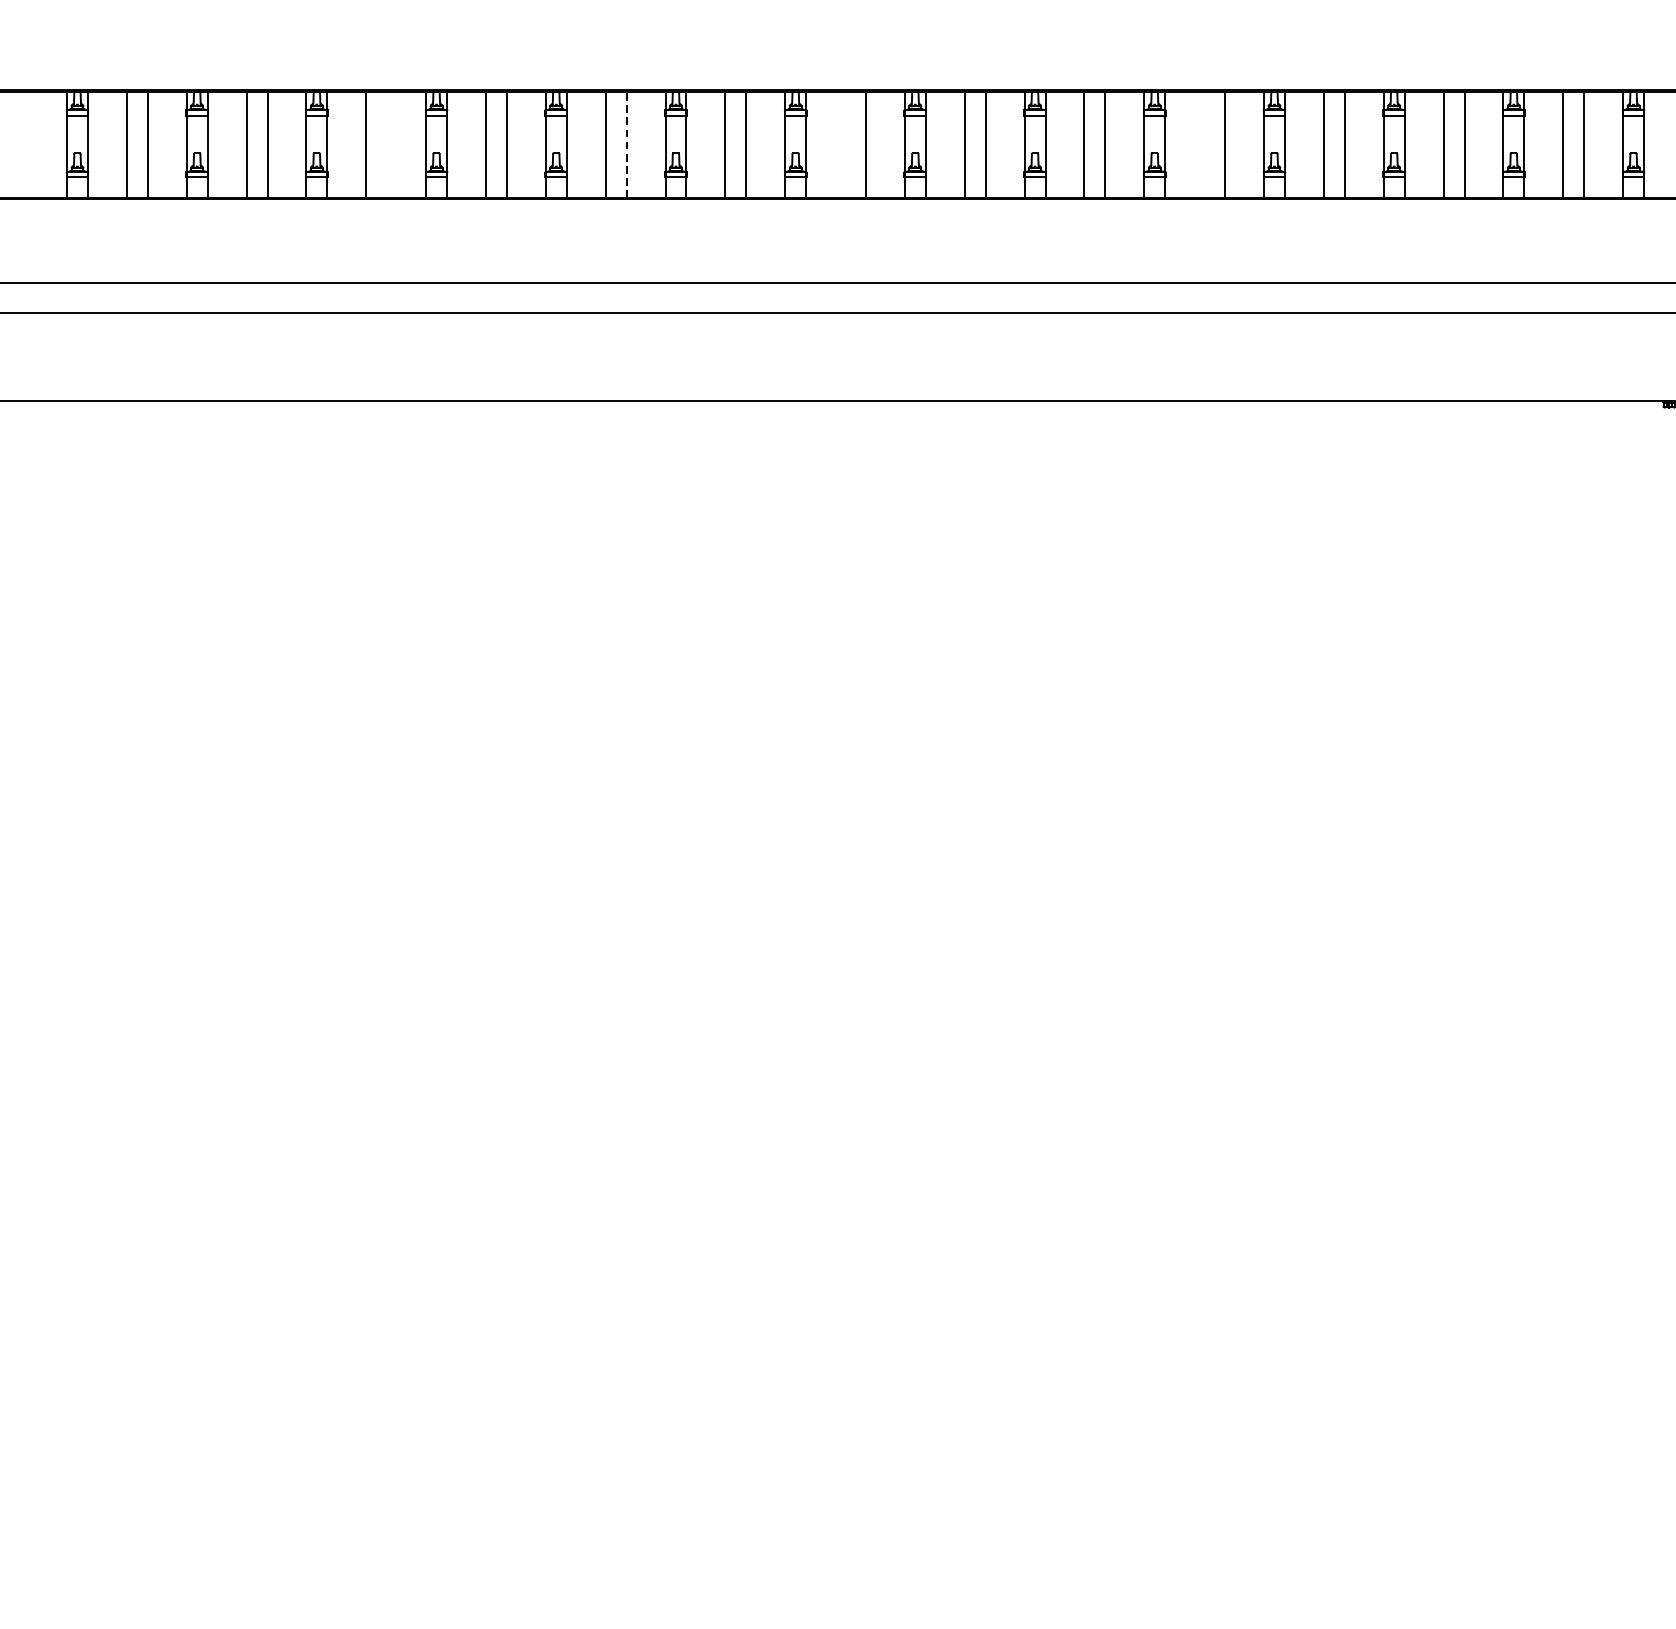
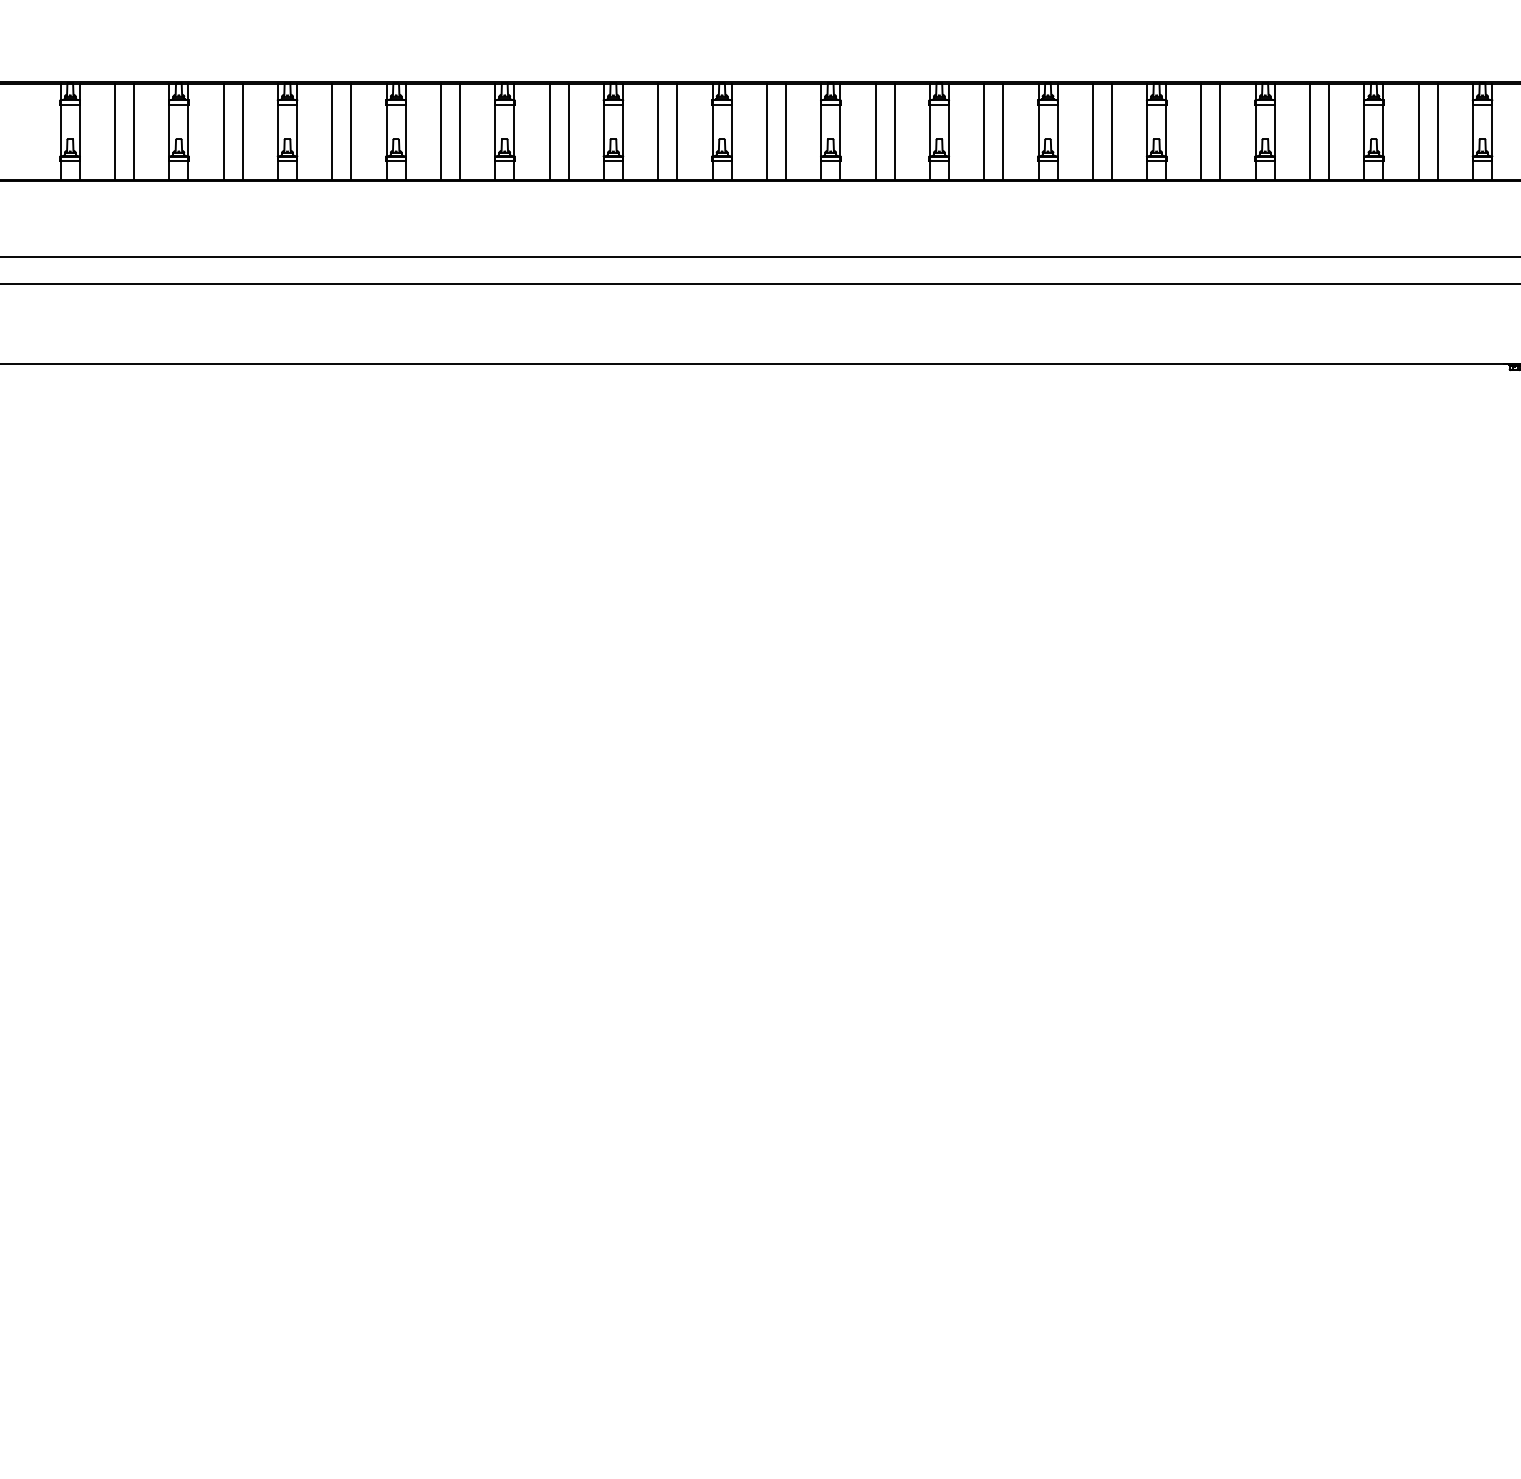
line: (387, 144) -> (351, 131), added
line: (844, 144) -> (766, 131), added
line: (1203, 144) -> (1092, 131), added
line: (626, 145) -> (568, 132), dashed -> solid

